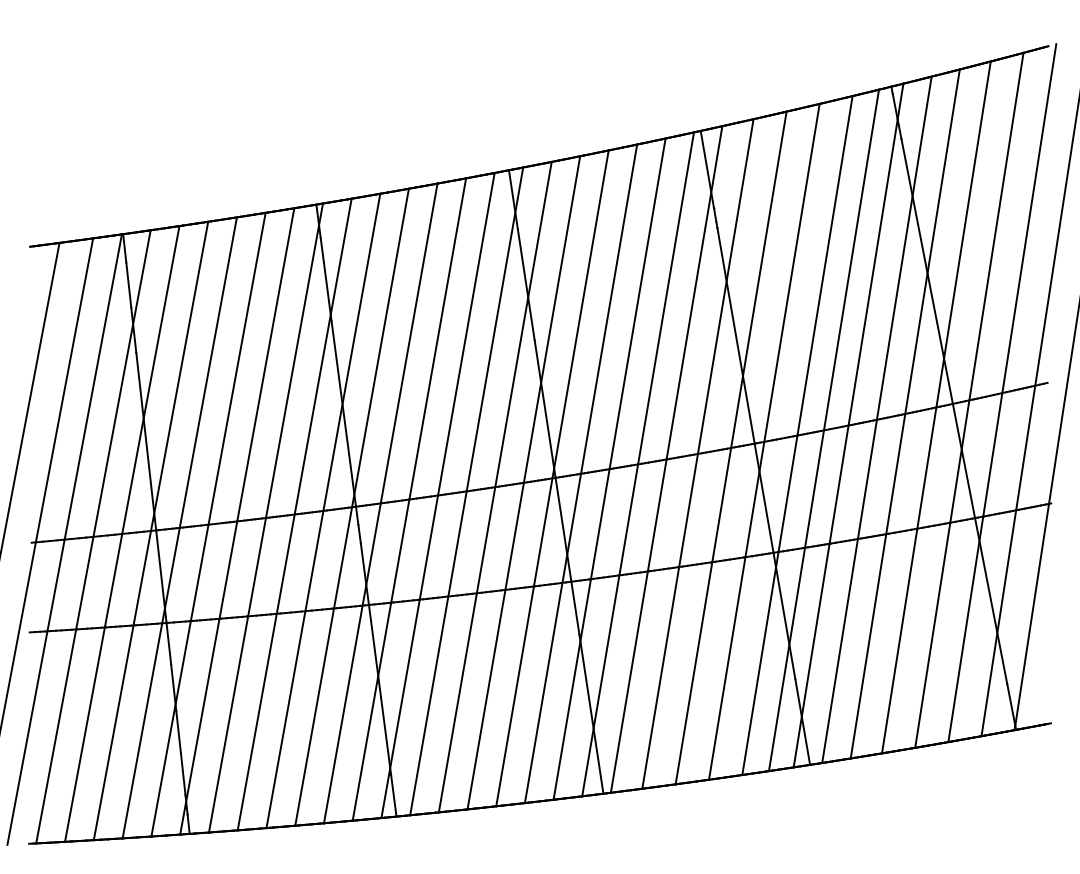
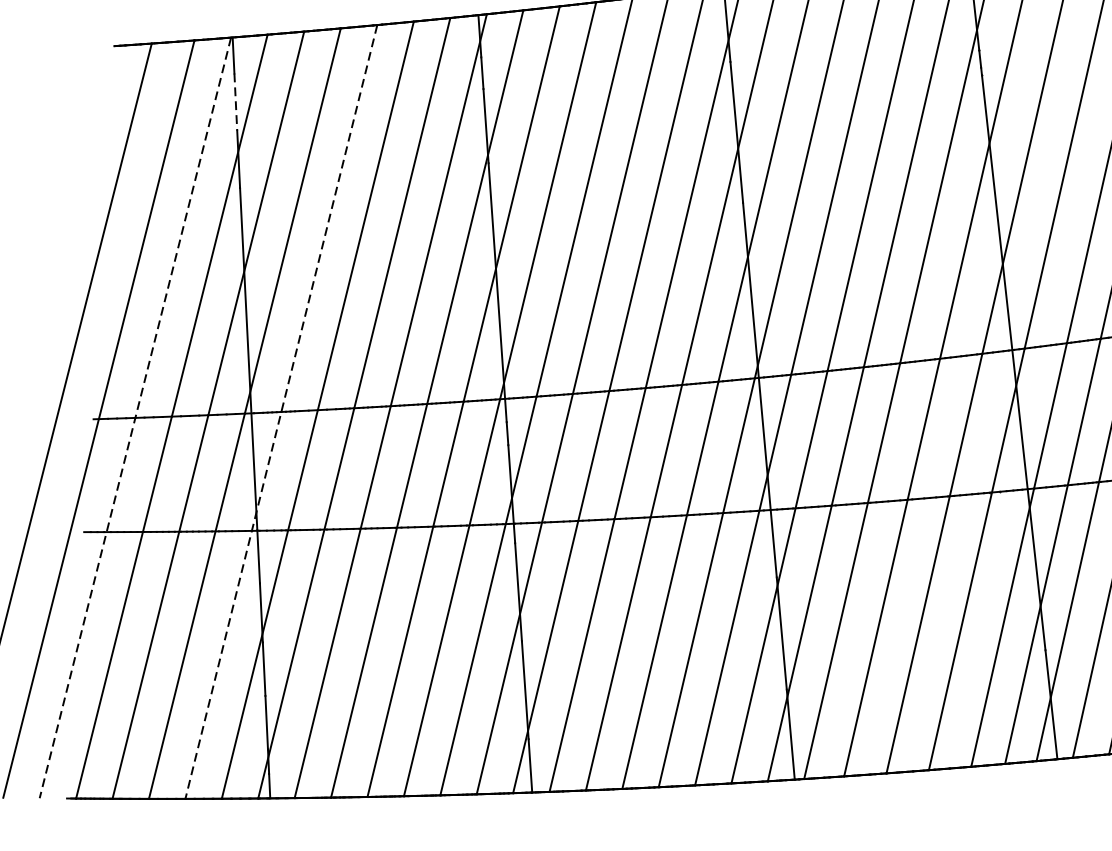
line: (128, 285) -> (235, 102), solid -> dashed
line: (179, 527) -> (281, 411), solid -> dashed
line: (64, 539) -> (135, 417), solid -> dashed

